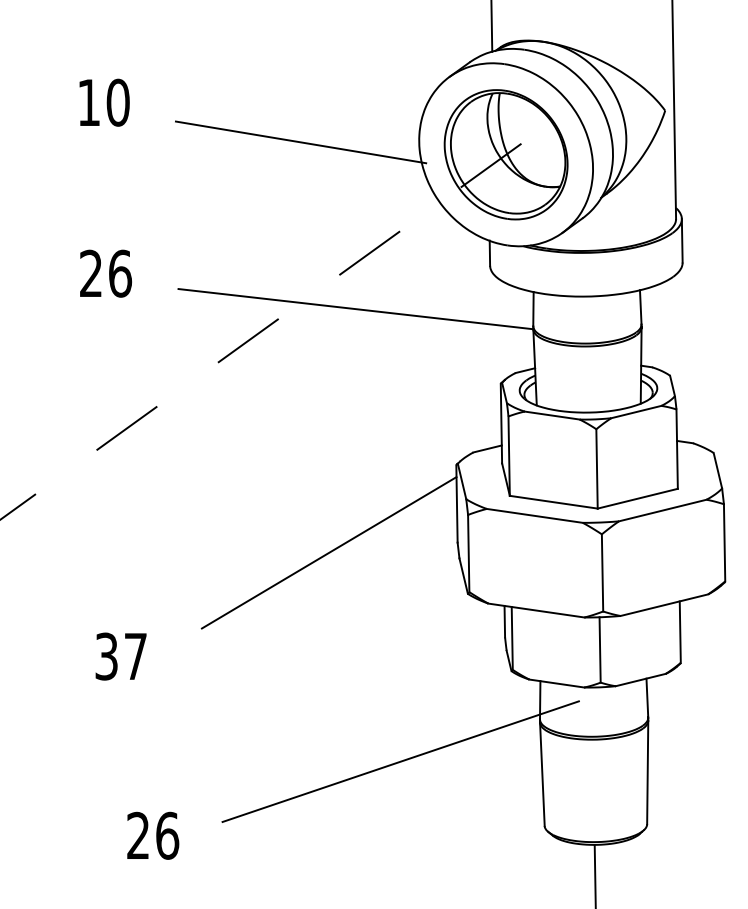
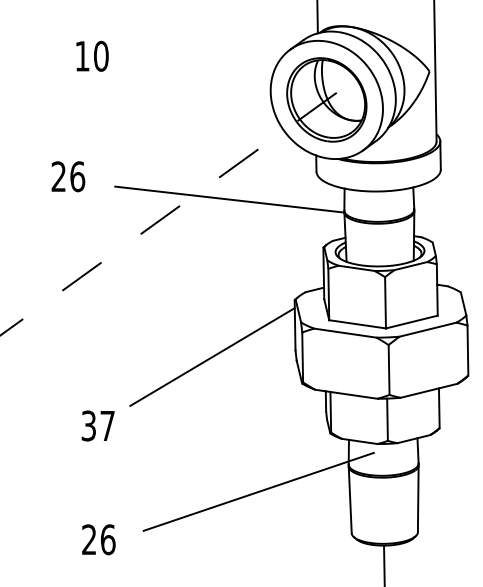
text: (104, 101) -> (92, 55), moved
line: (301, 141) -> (194, 91), removed
text: (120, 655) -> (97, 425), moved

